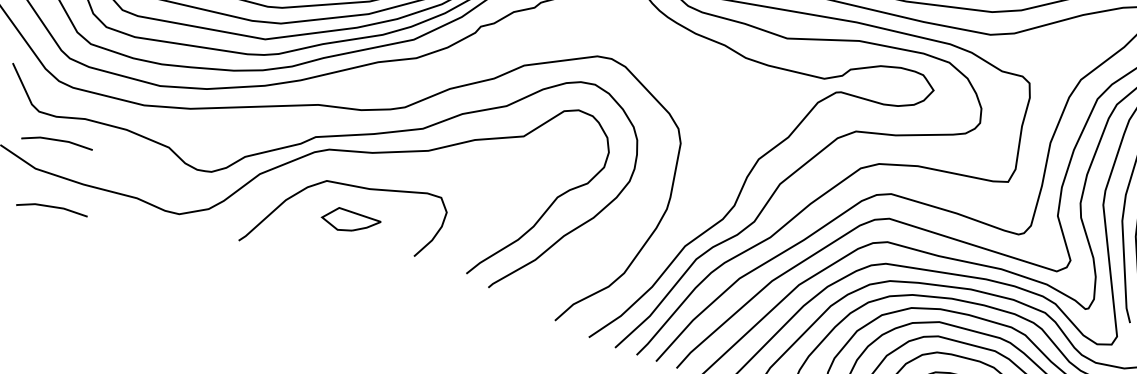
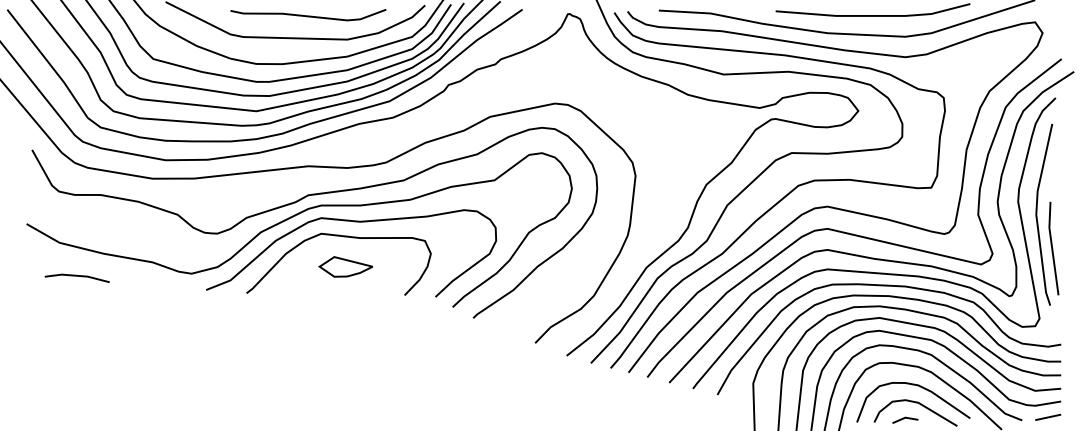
line: (56, 140) -> (76, 216), removed
curve: (363, 171) -> (353, 222), added

